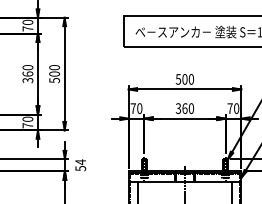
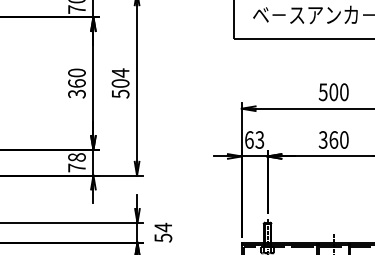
text: (54, 67) -> (120, 72), 500 -> 504
text: (136, 108) -> (254, 139), 70 -> 63
text: (27, 118) -> (76, 156), 70 -> 78

